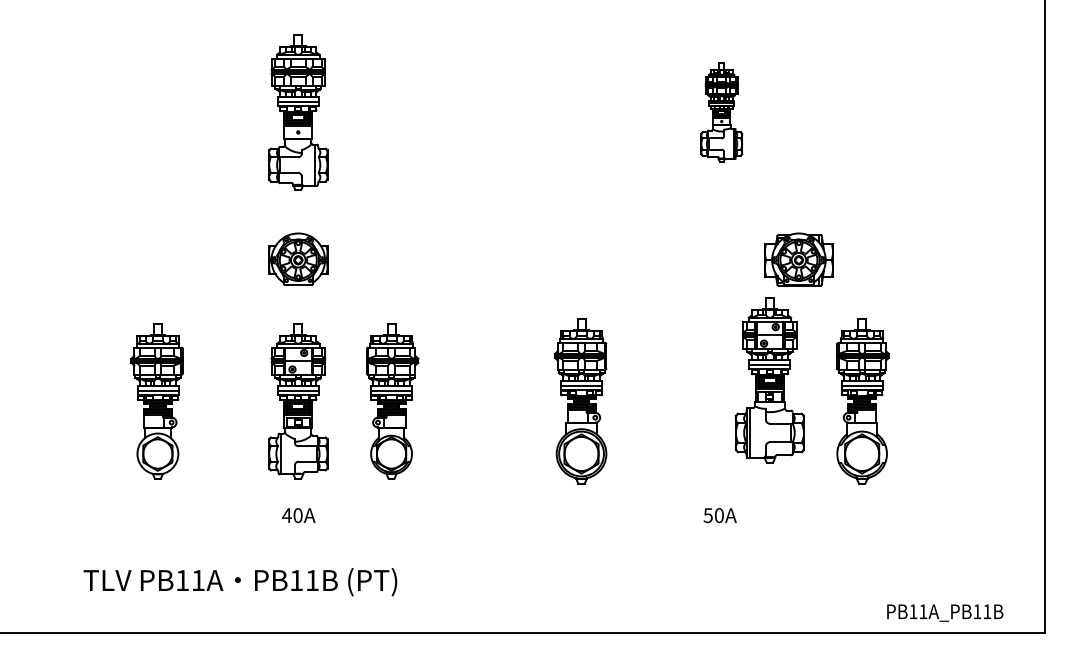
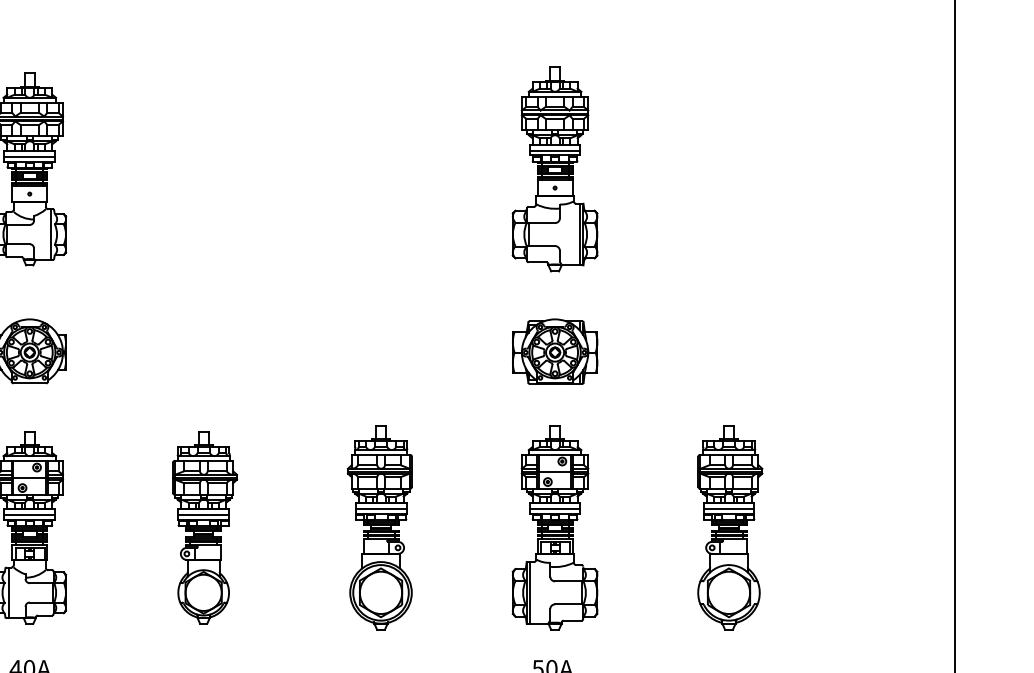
part: (721, 112) -> (554, 169), size x1.67
part: (798, 259) -> (554, 351), moved
part: (769, 380) -> (554, 527), moved
part: (392, 401) -> (204, 527), moved

